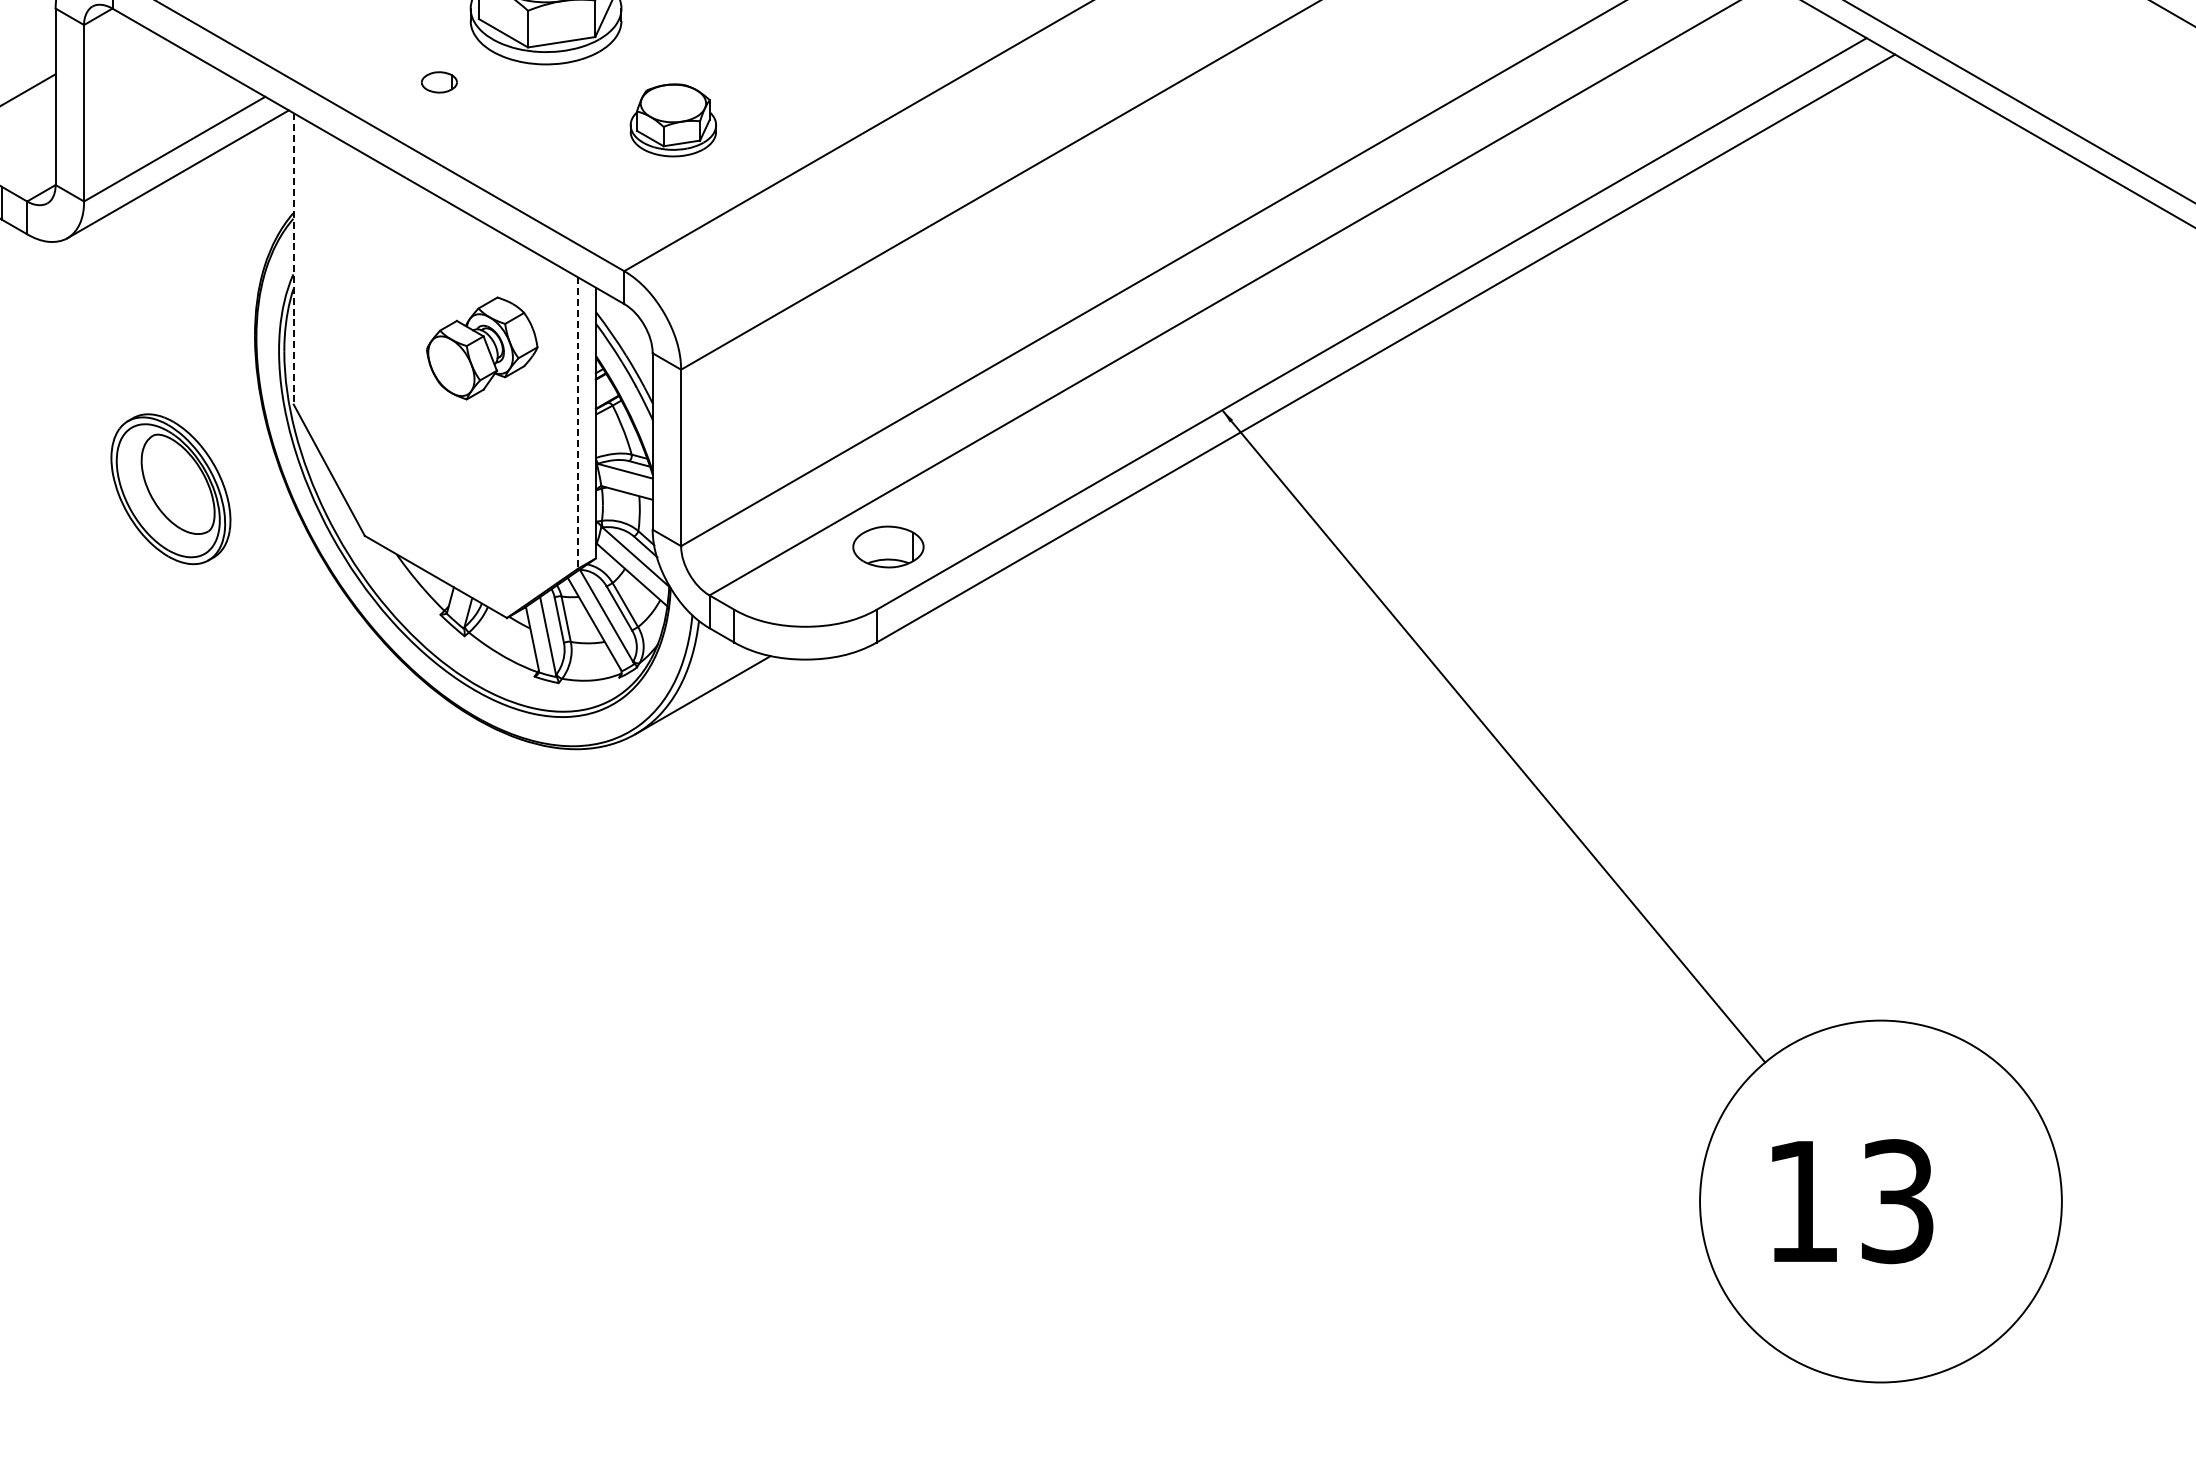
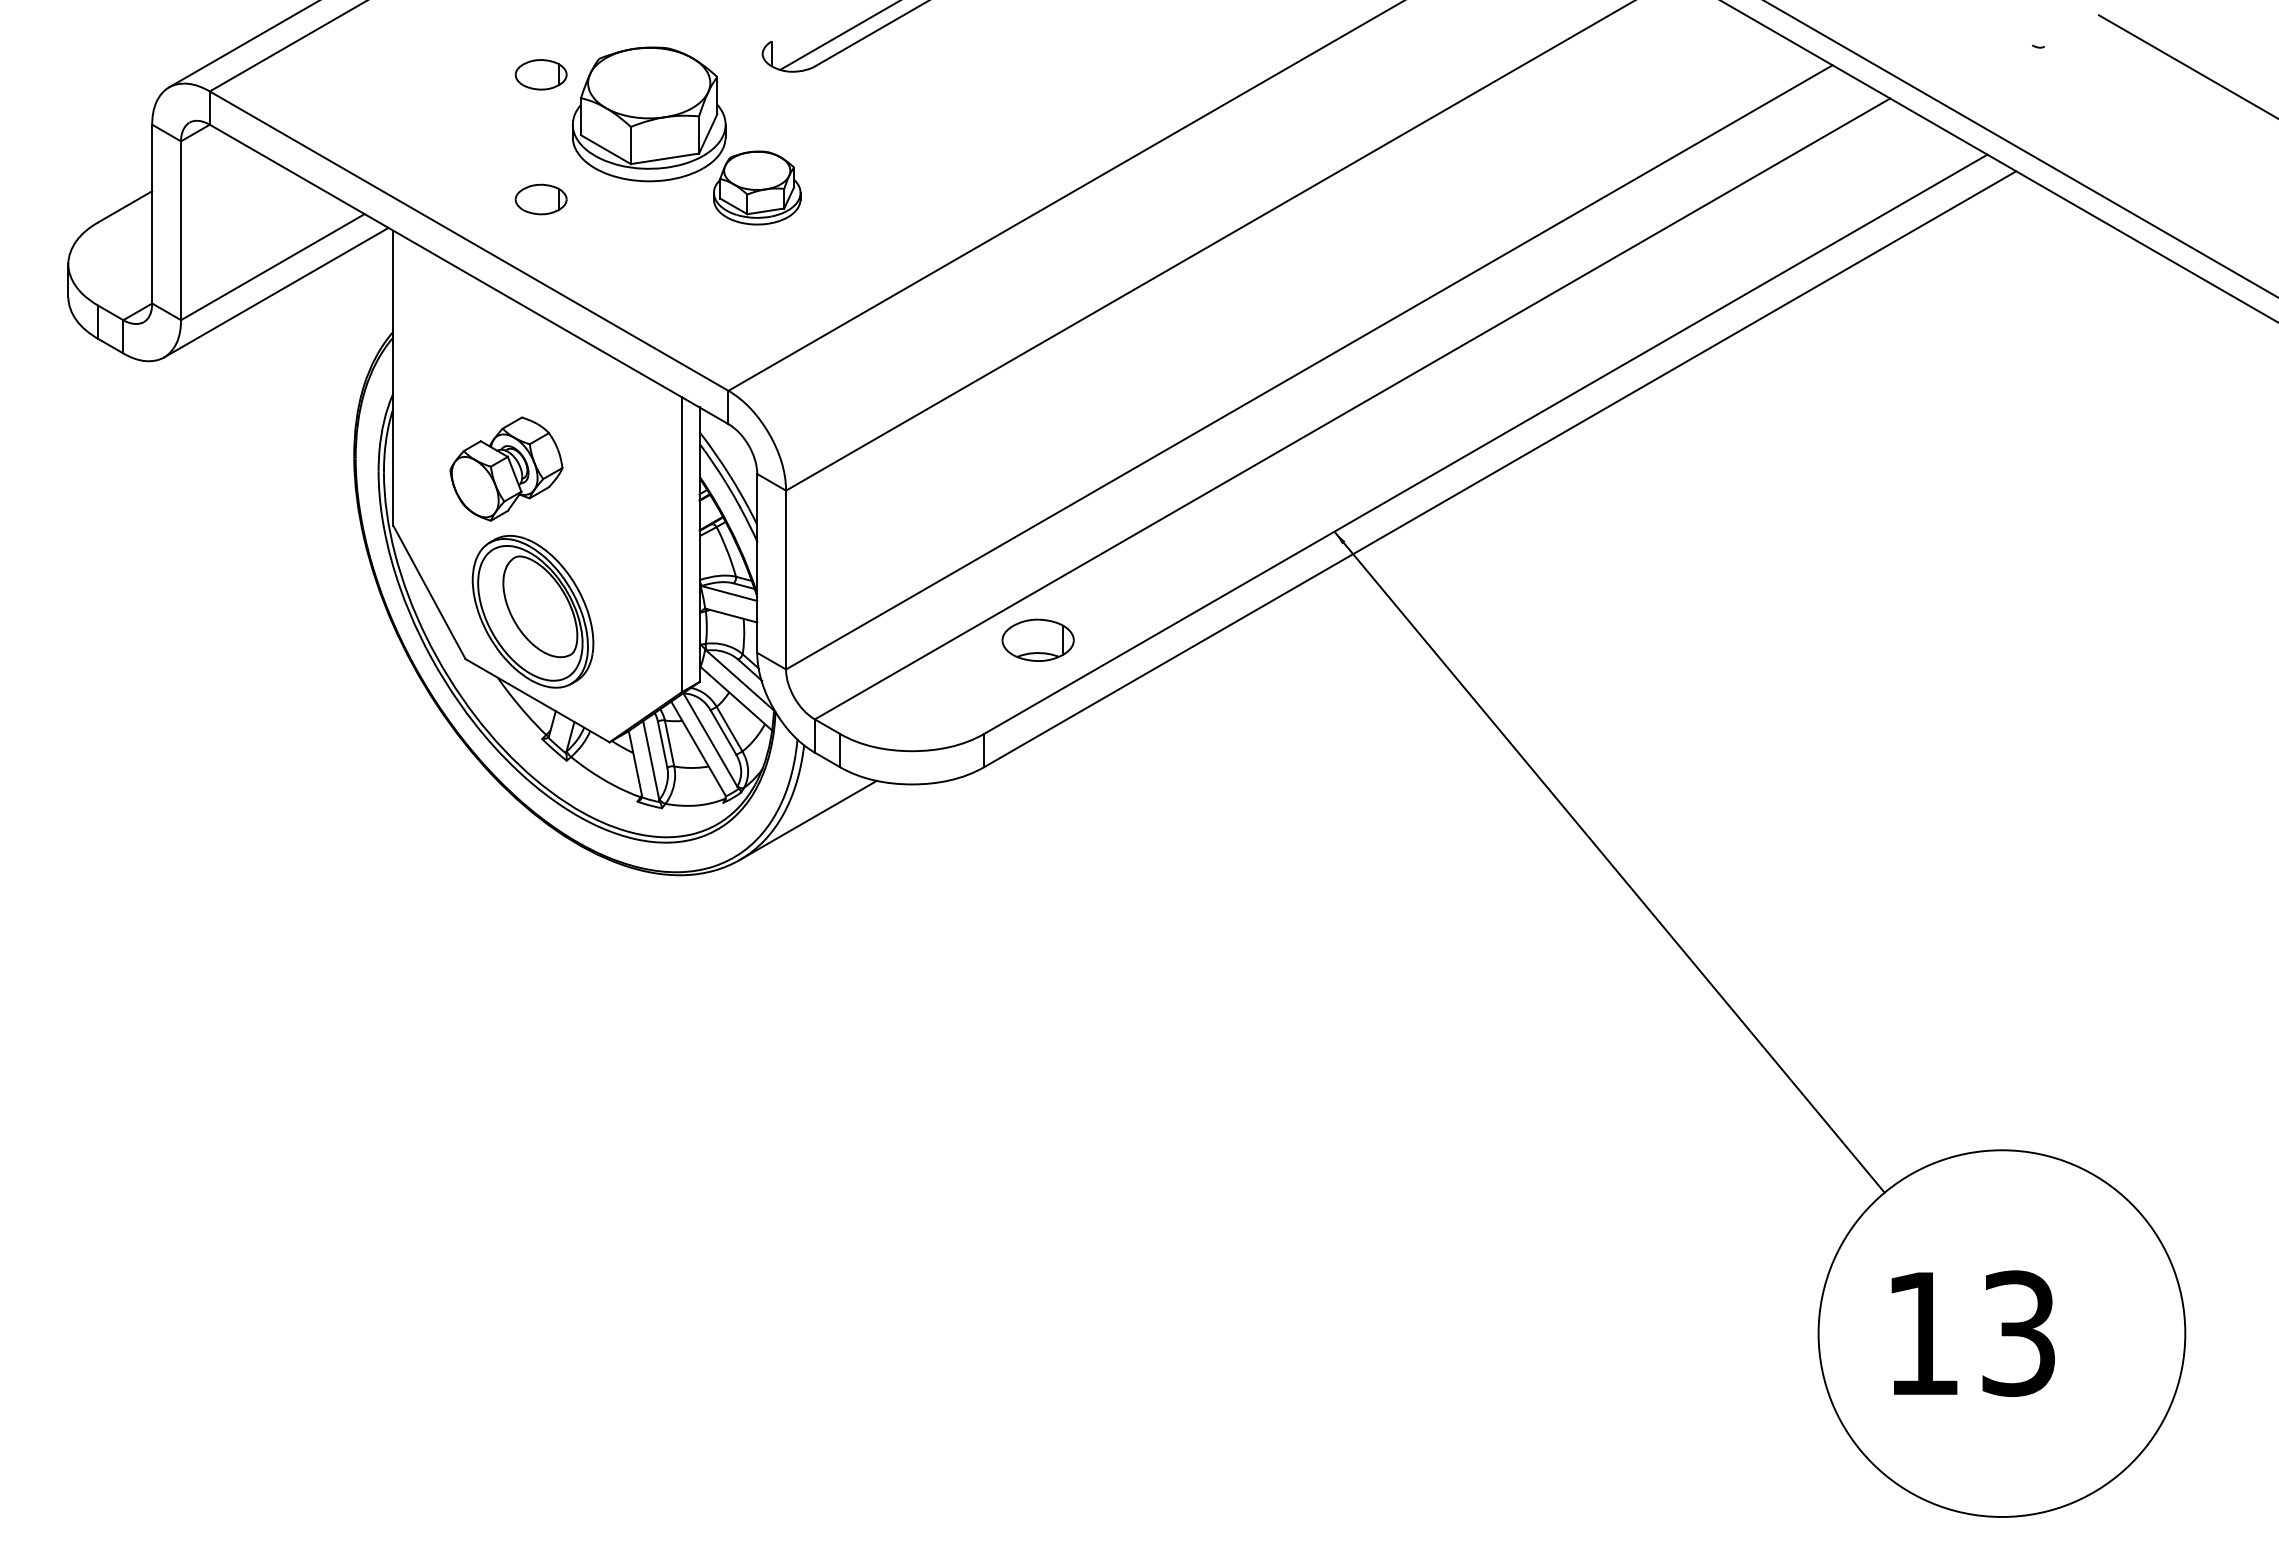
part: (438, 82) -> (540, 199), size x1.43
part: (673, 119) -> (757, 187), moved
line: (293, 259) -> (393, 378), dashed -> solid
part: (482, 347) -> (506, 468), moved
line: (577, 422) -> (681, 544), dashed -> solid
part: (170, 488) -> (532, 611), moved
part: (887, 546) -> (1037, 639), moved

